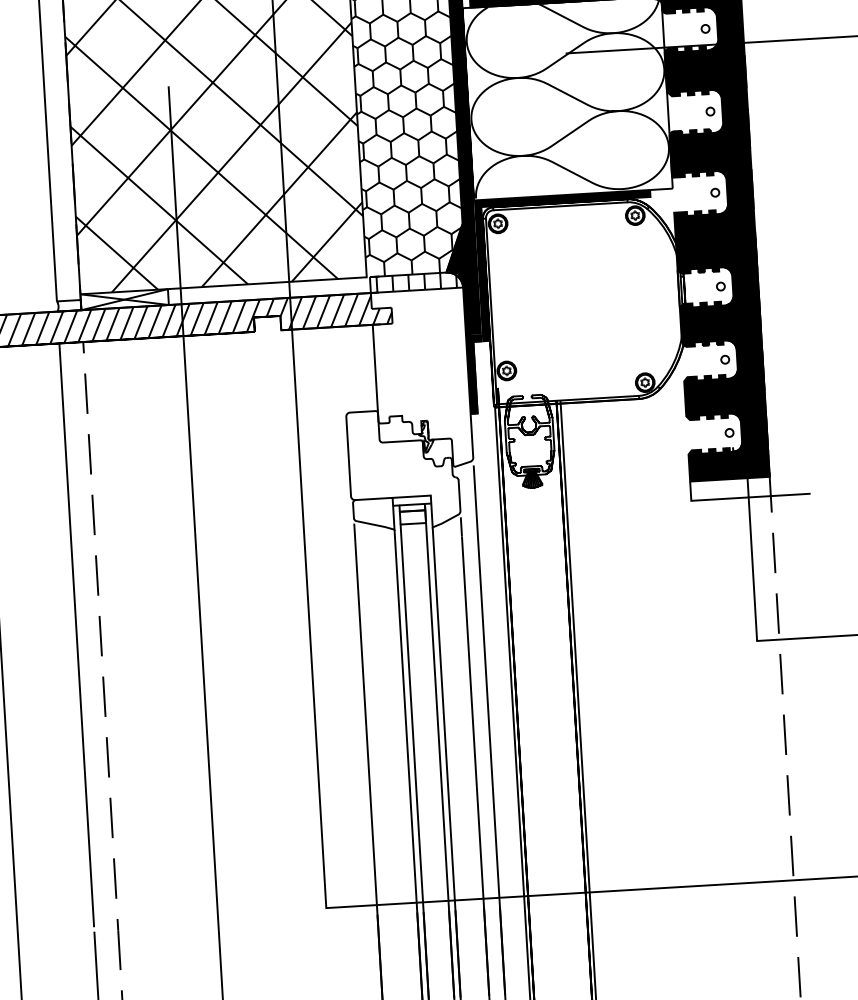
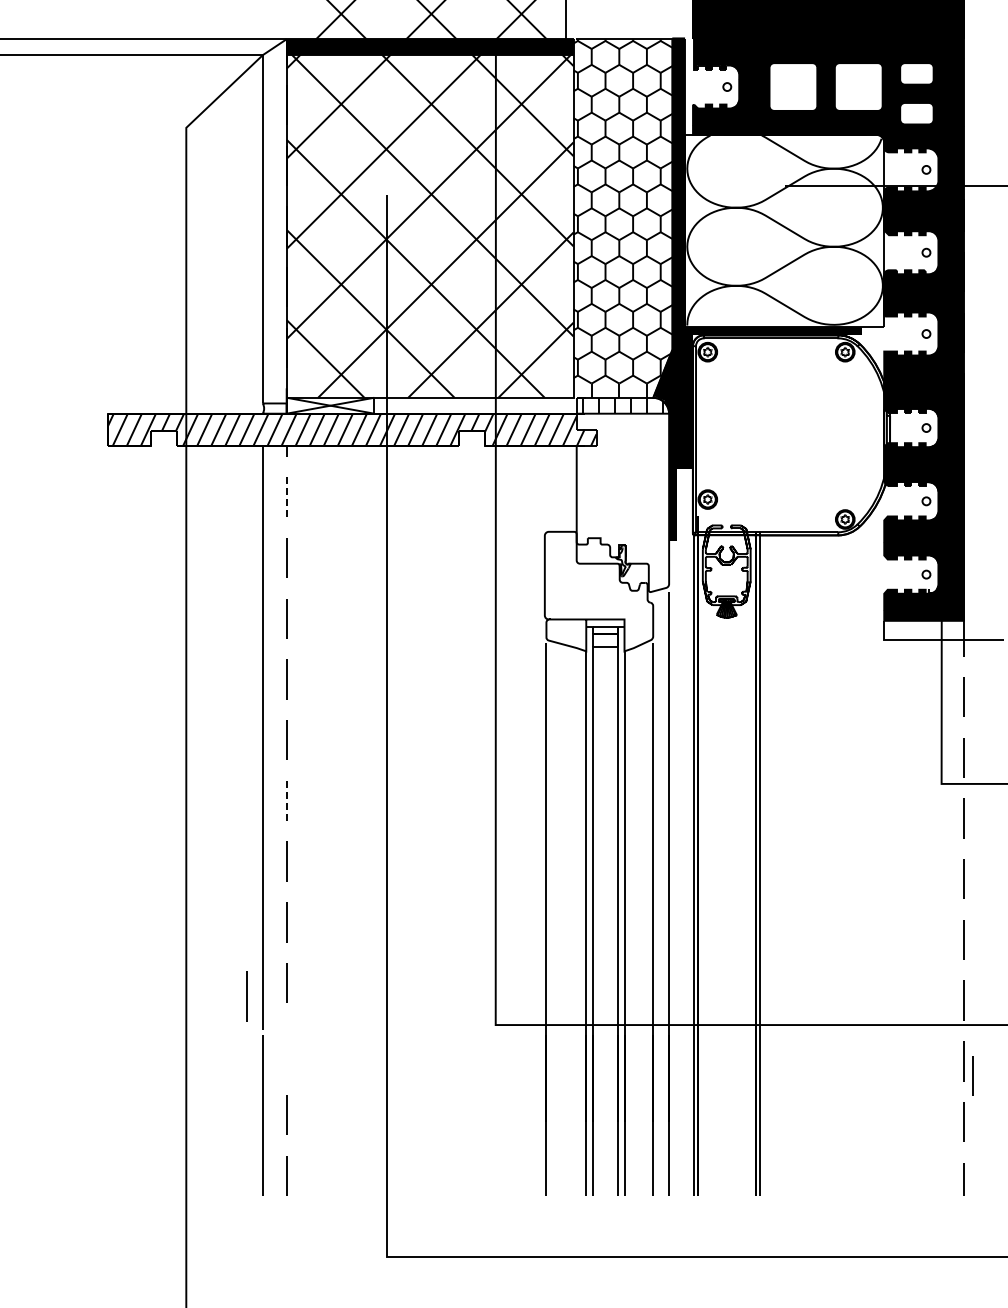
line: (86, 393) -> (286, 497), solid -> dashed
line: (104, 697) -> (286, 801), solid -> dashed
line: (805, 930) -> (972, 1075), added
line: (118, 944) -> (246, 996), moved

